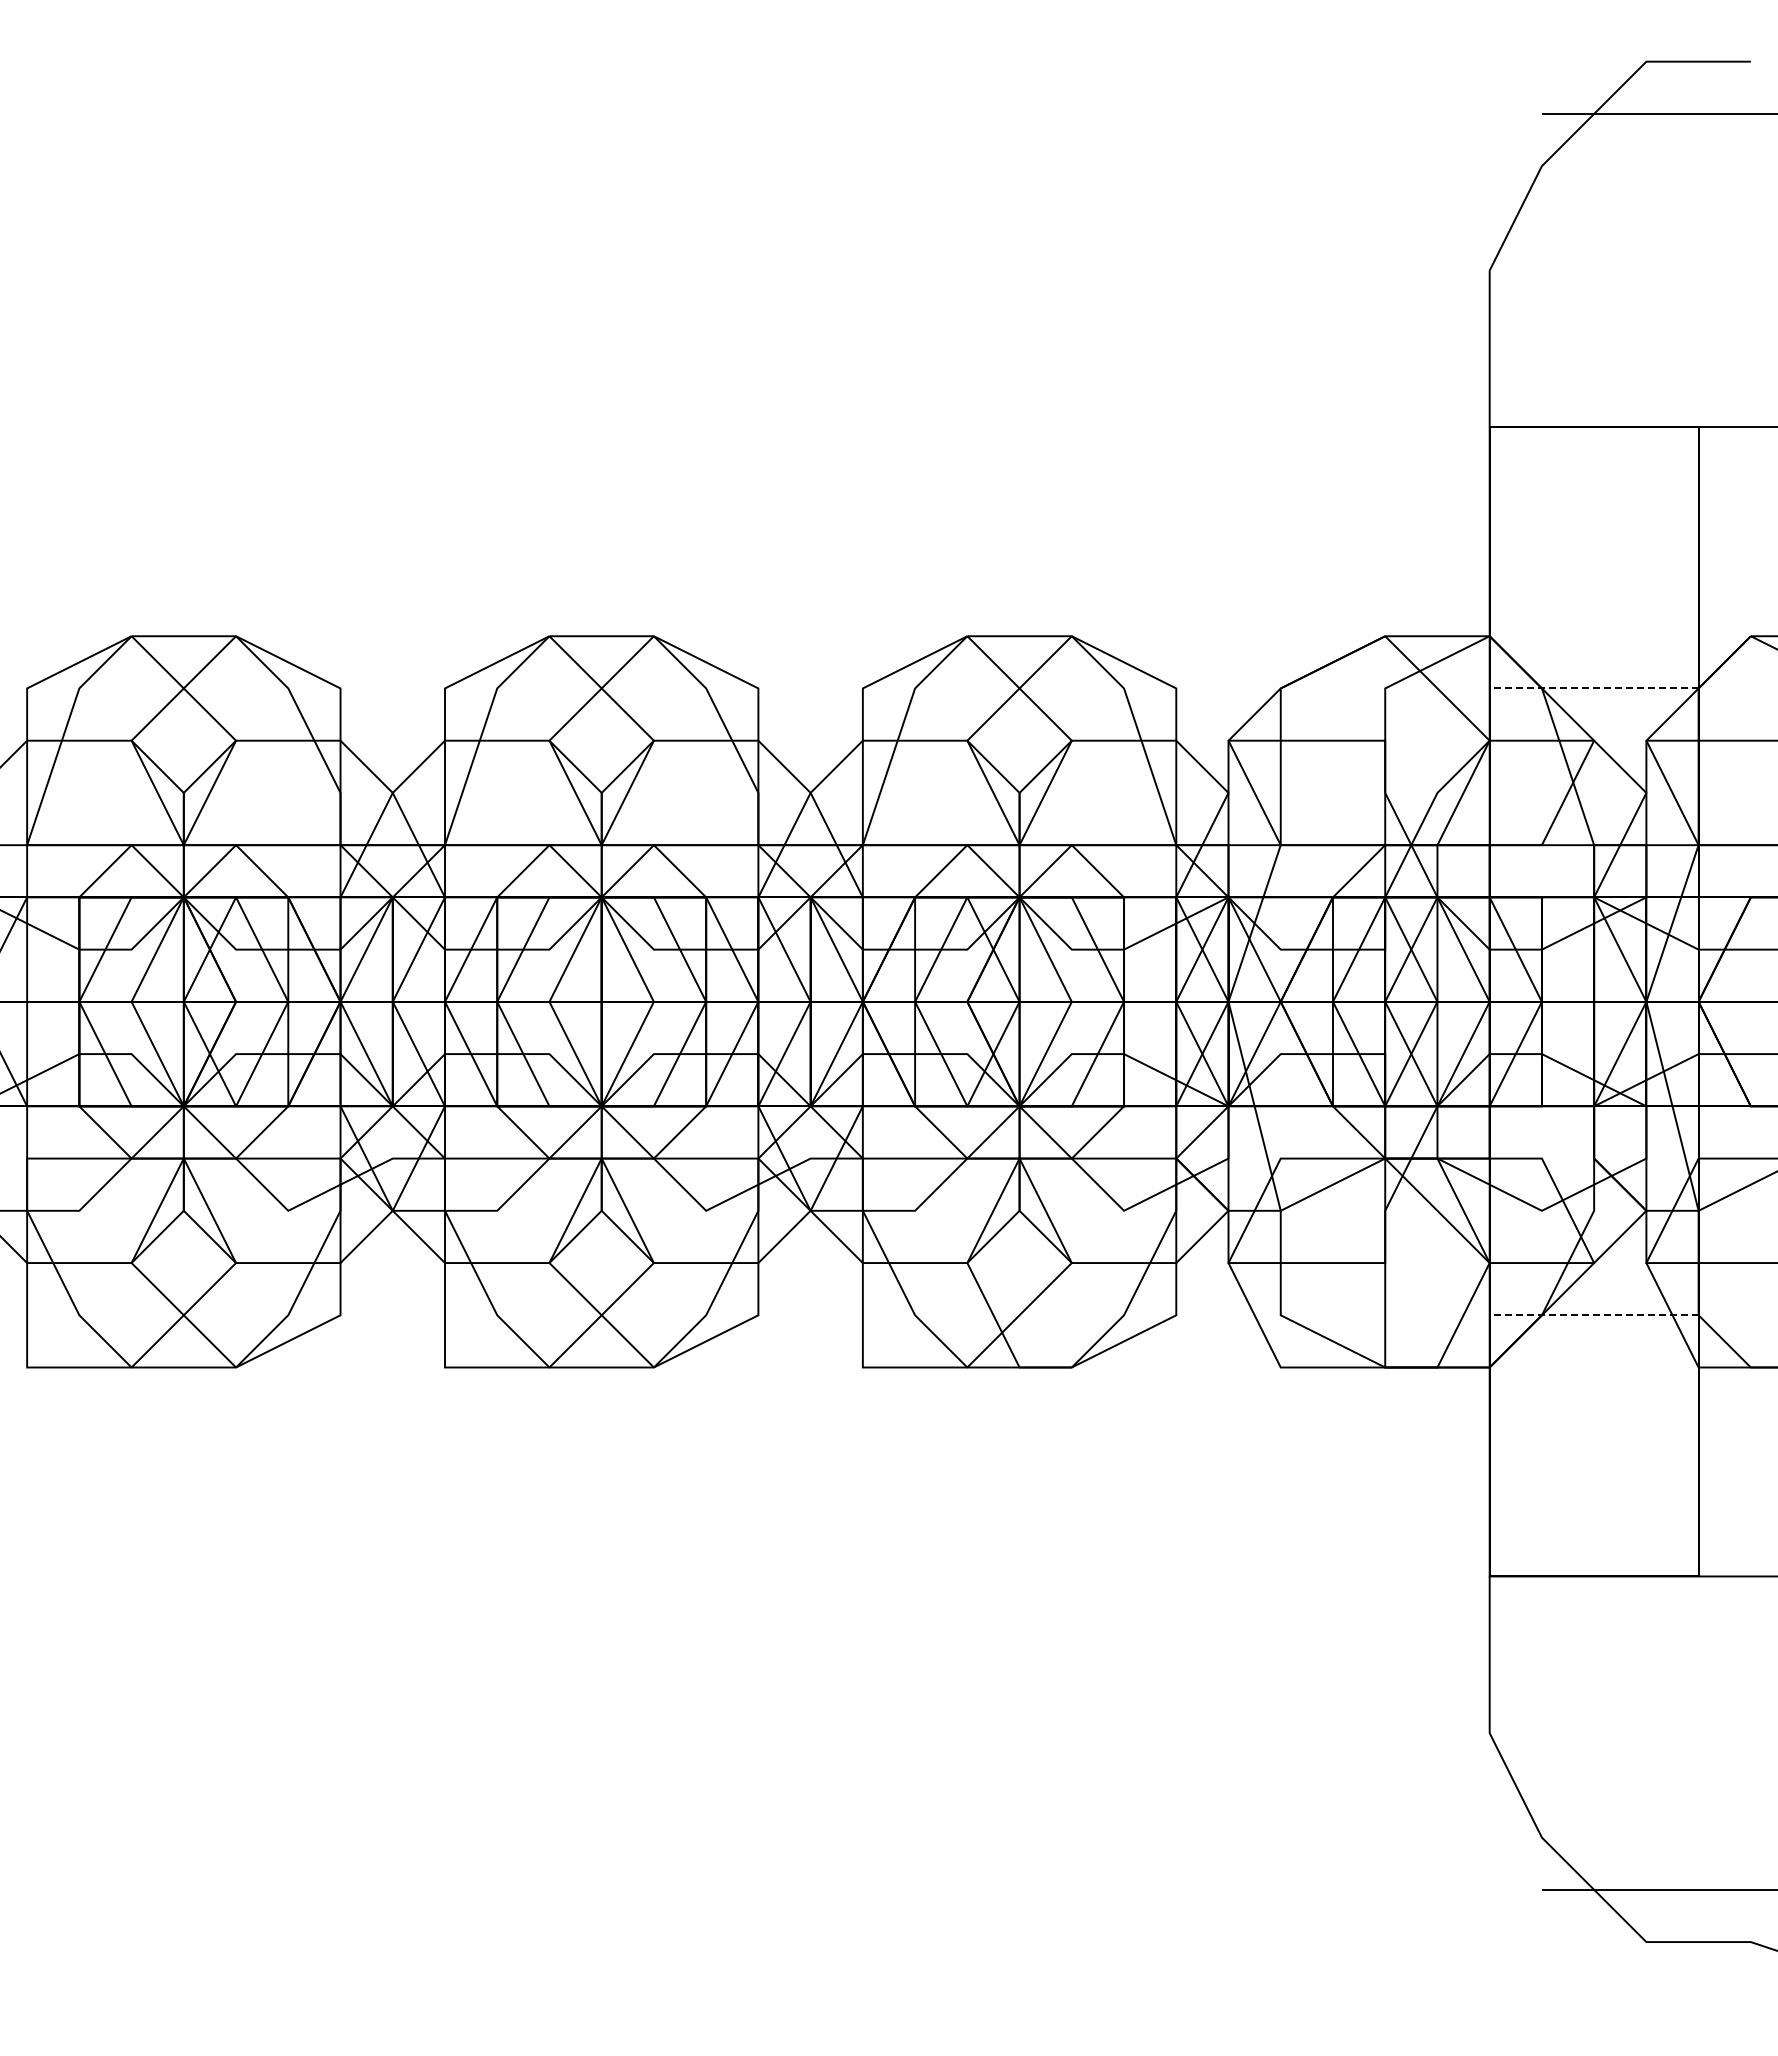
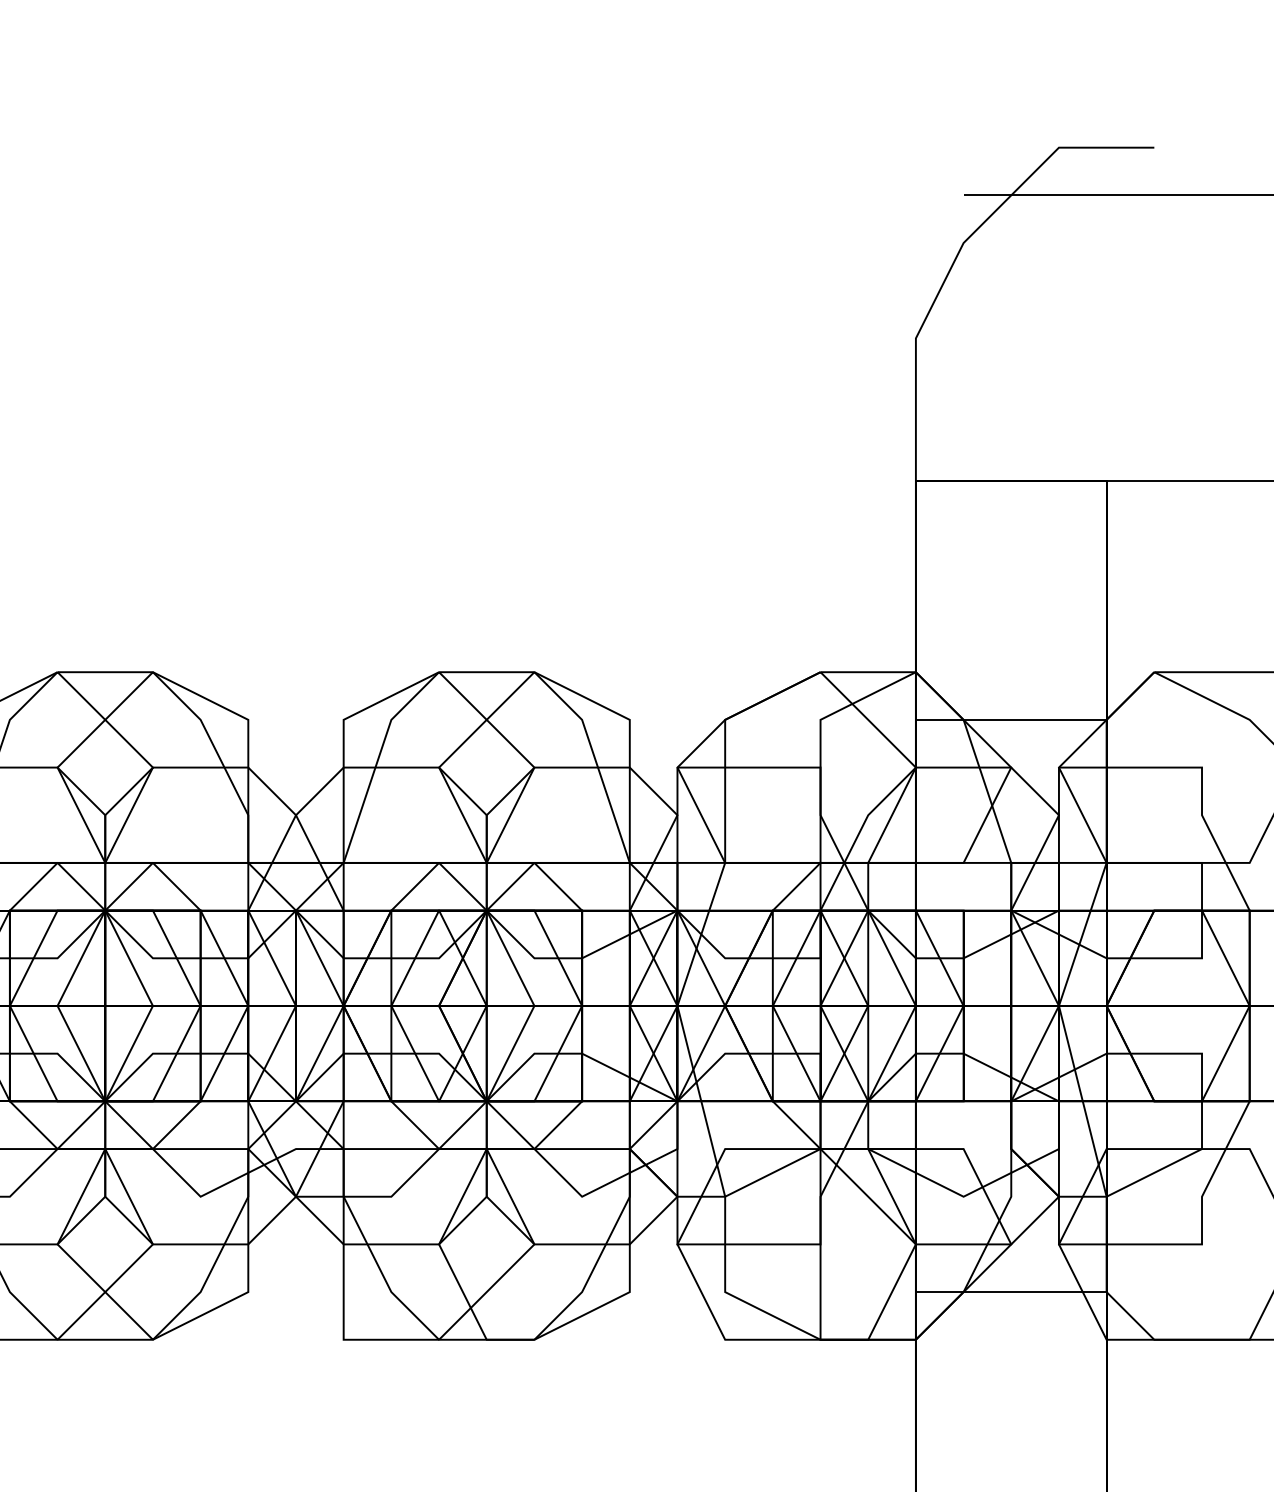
line: (1593, 688) -> (1010, 719), dashed -> solid
line: (1593, 1315) -> (1010, 1292), dashed -> solid

